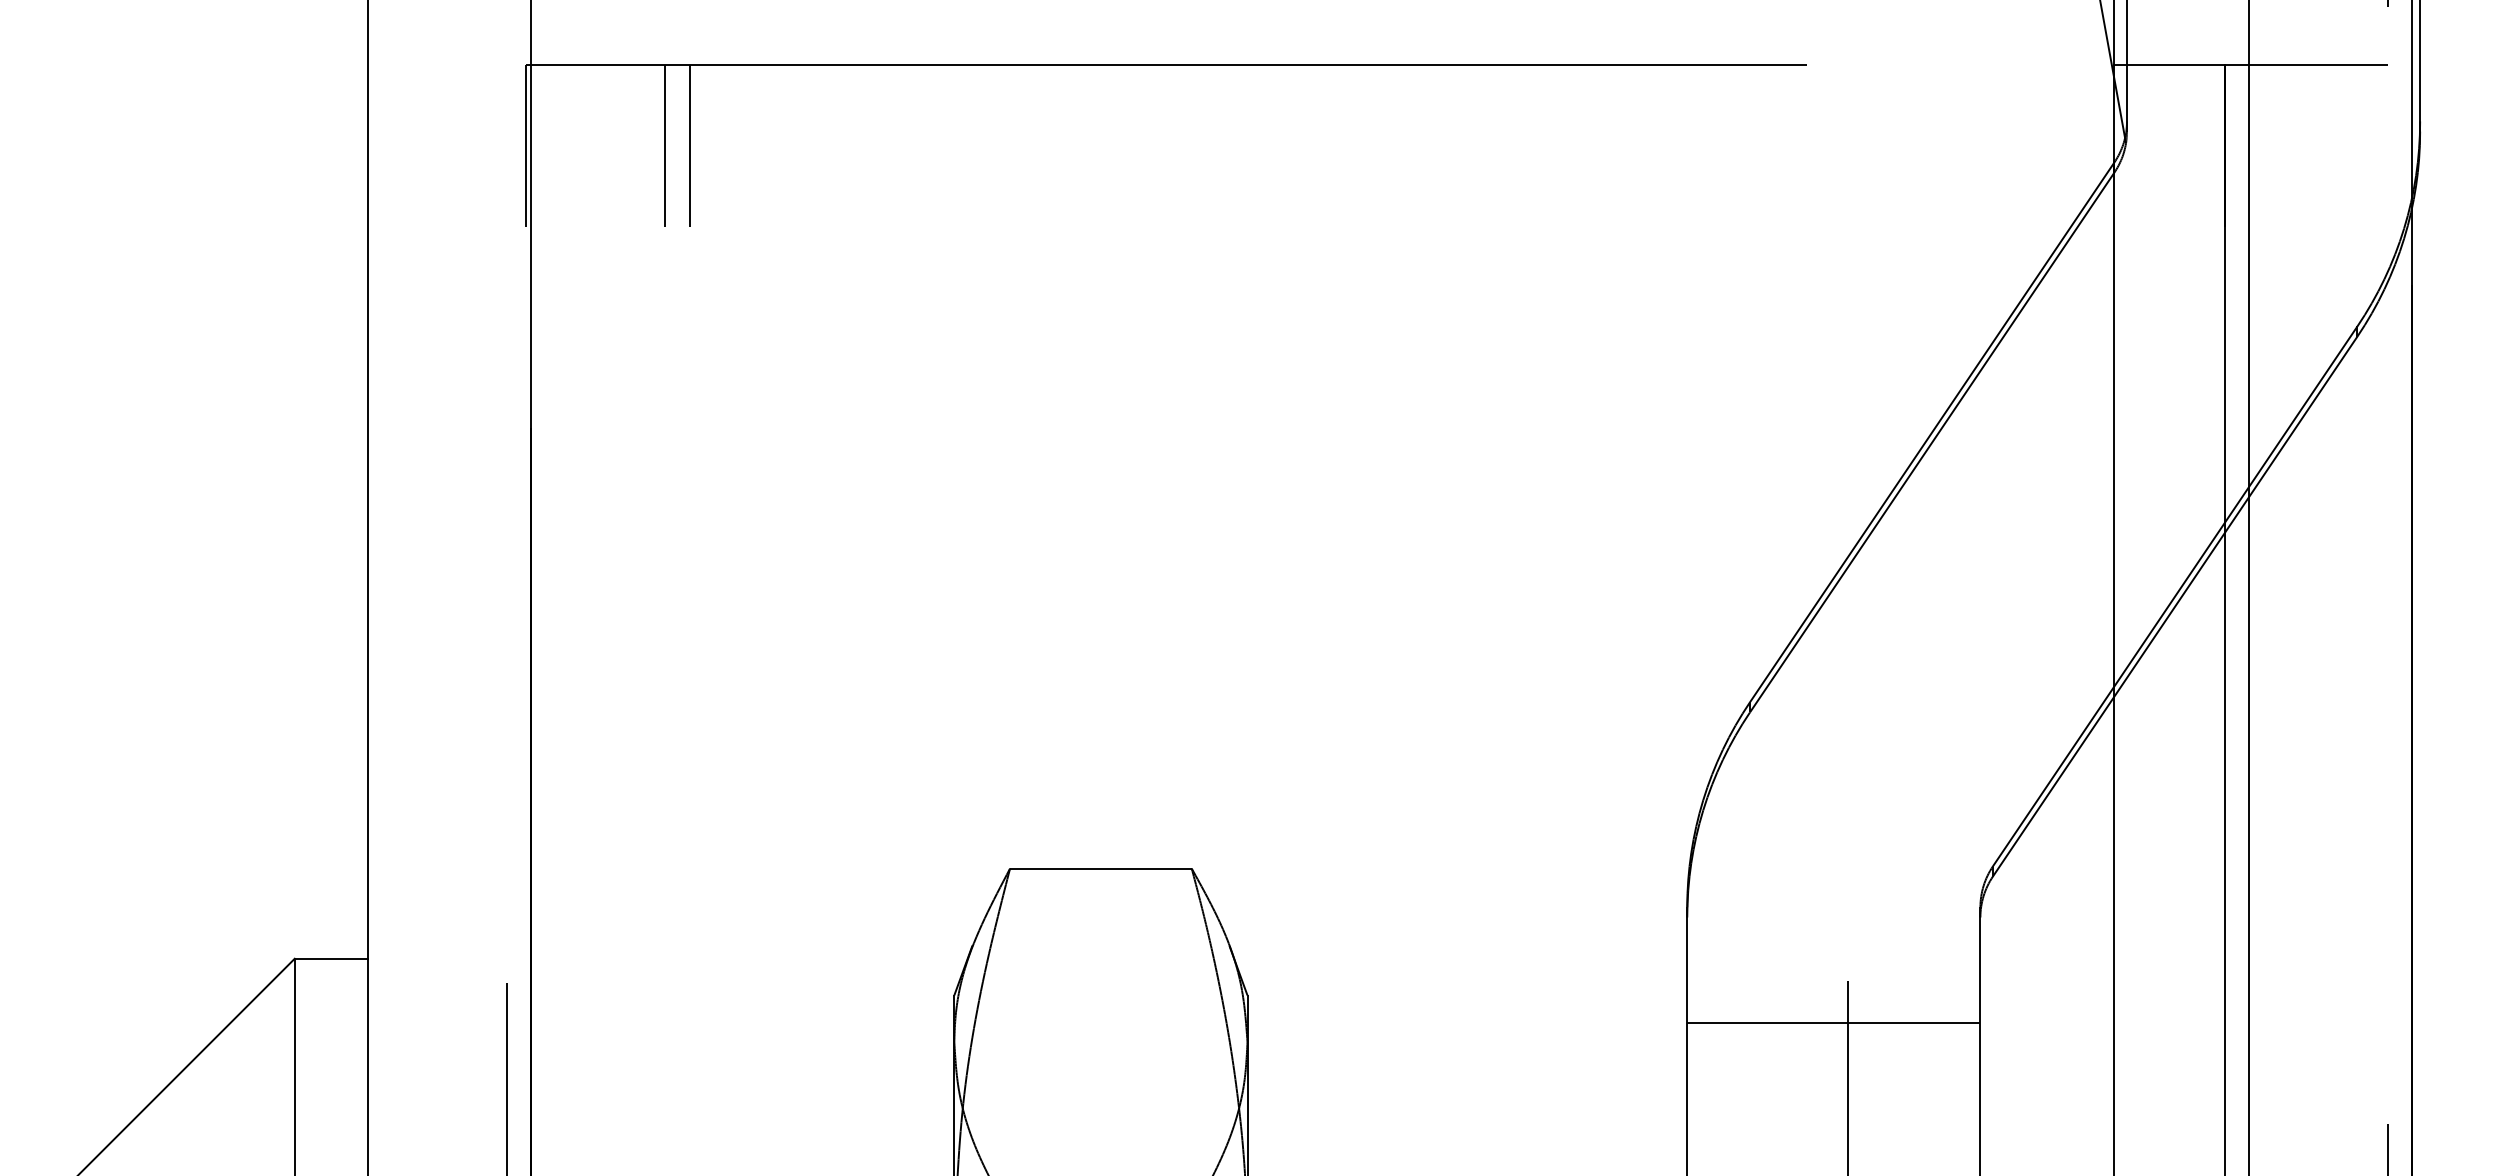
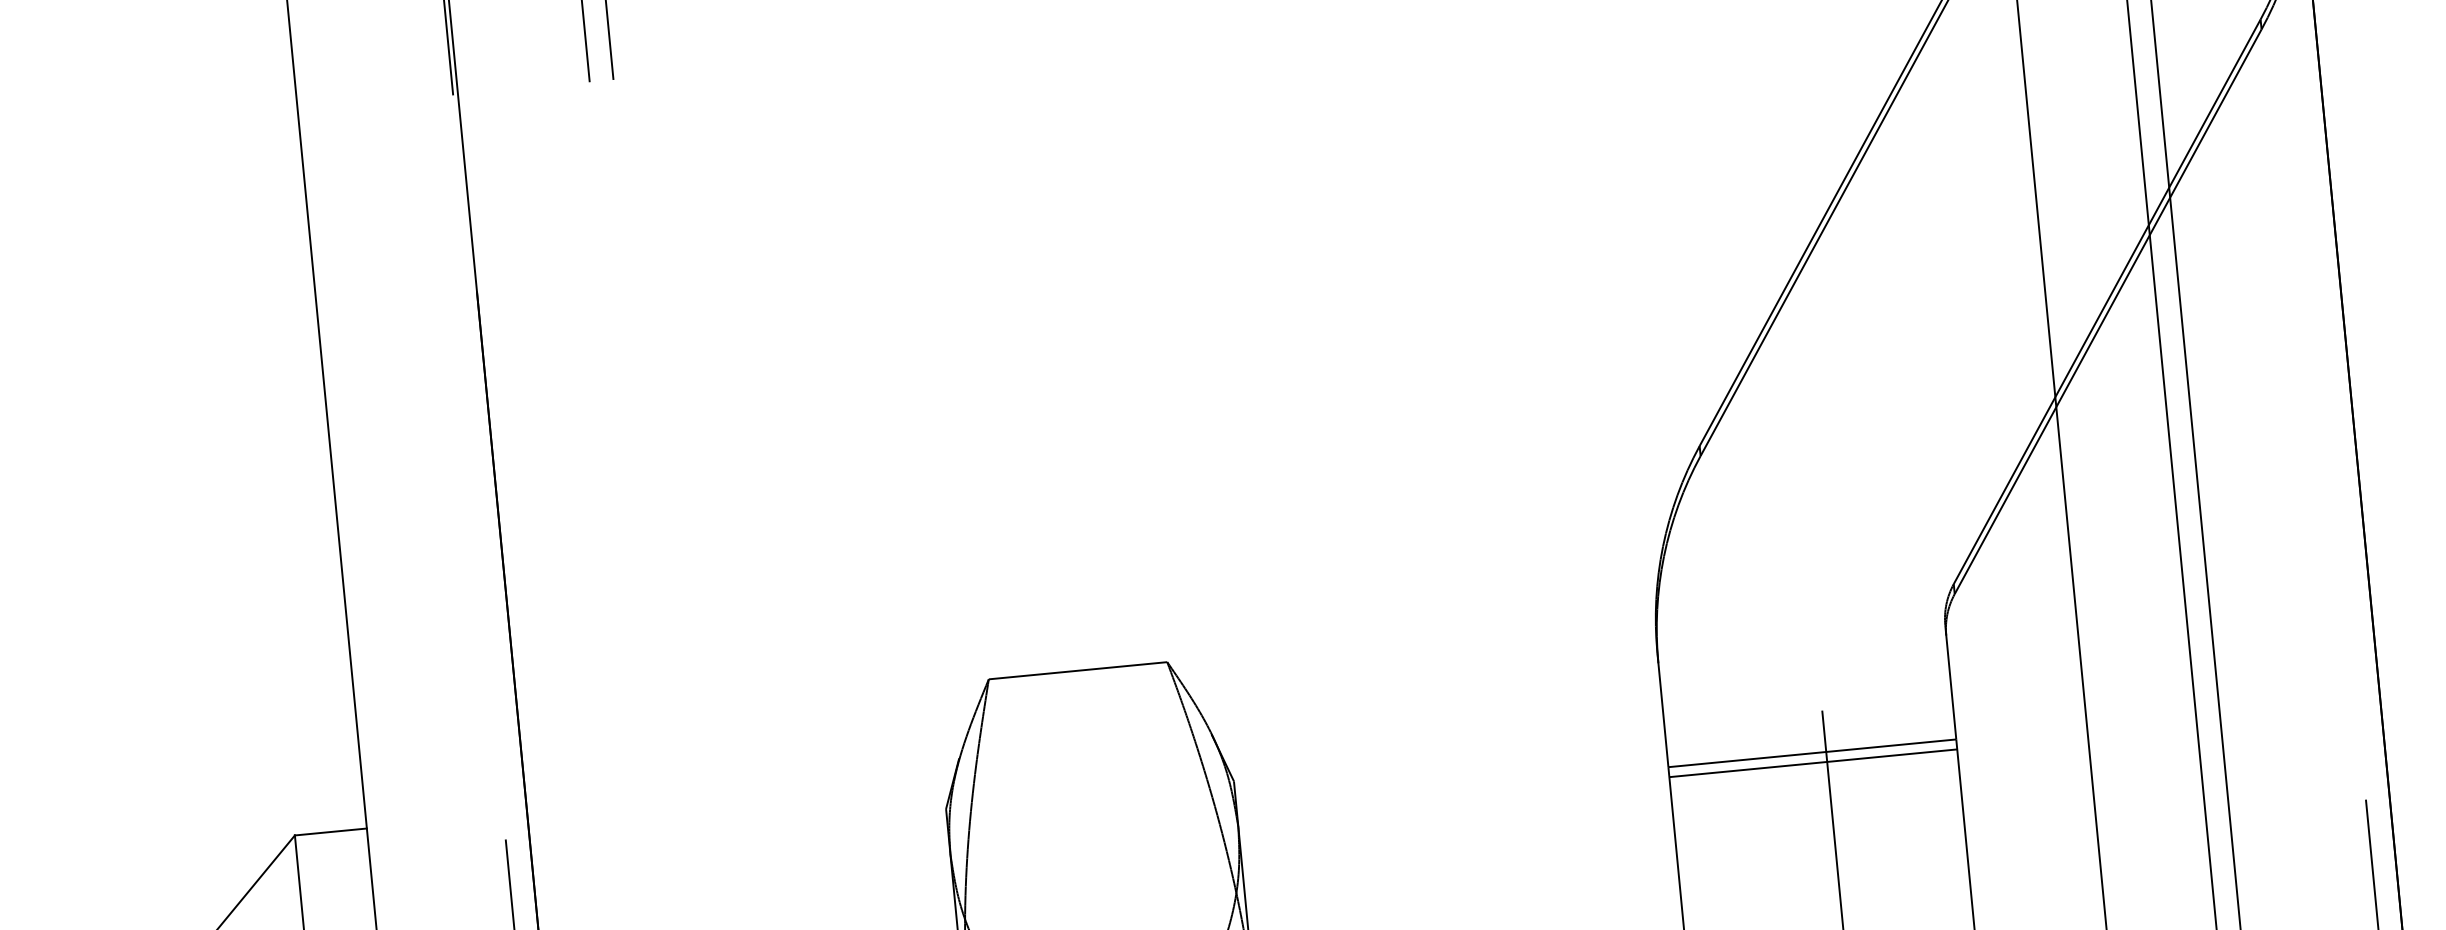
line: (1833, 1033) -> (1812, 763), added

